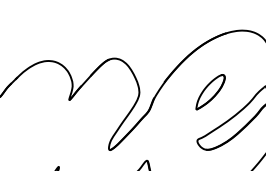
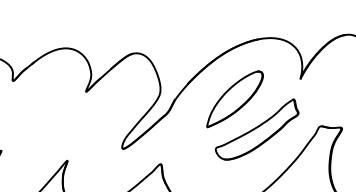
part: (209, 92) -> (234, 99), size x1.67

